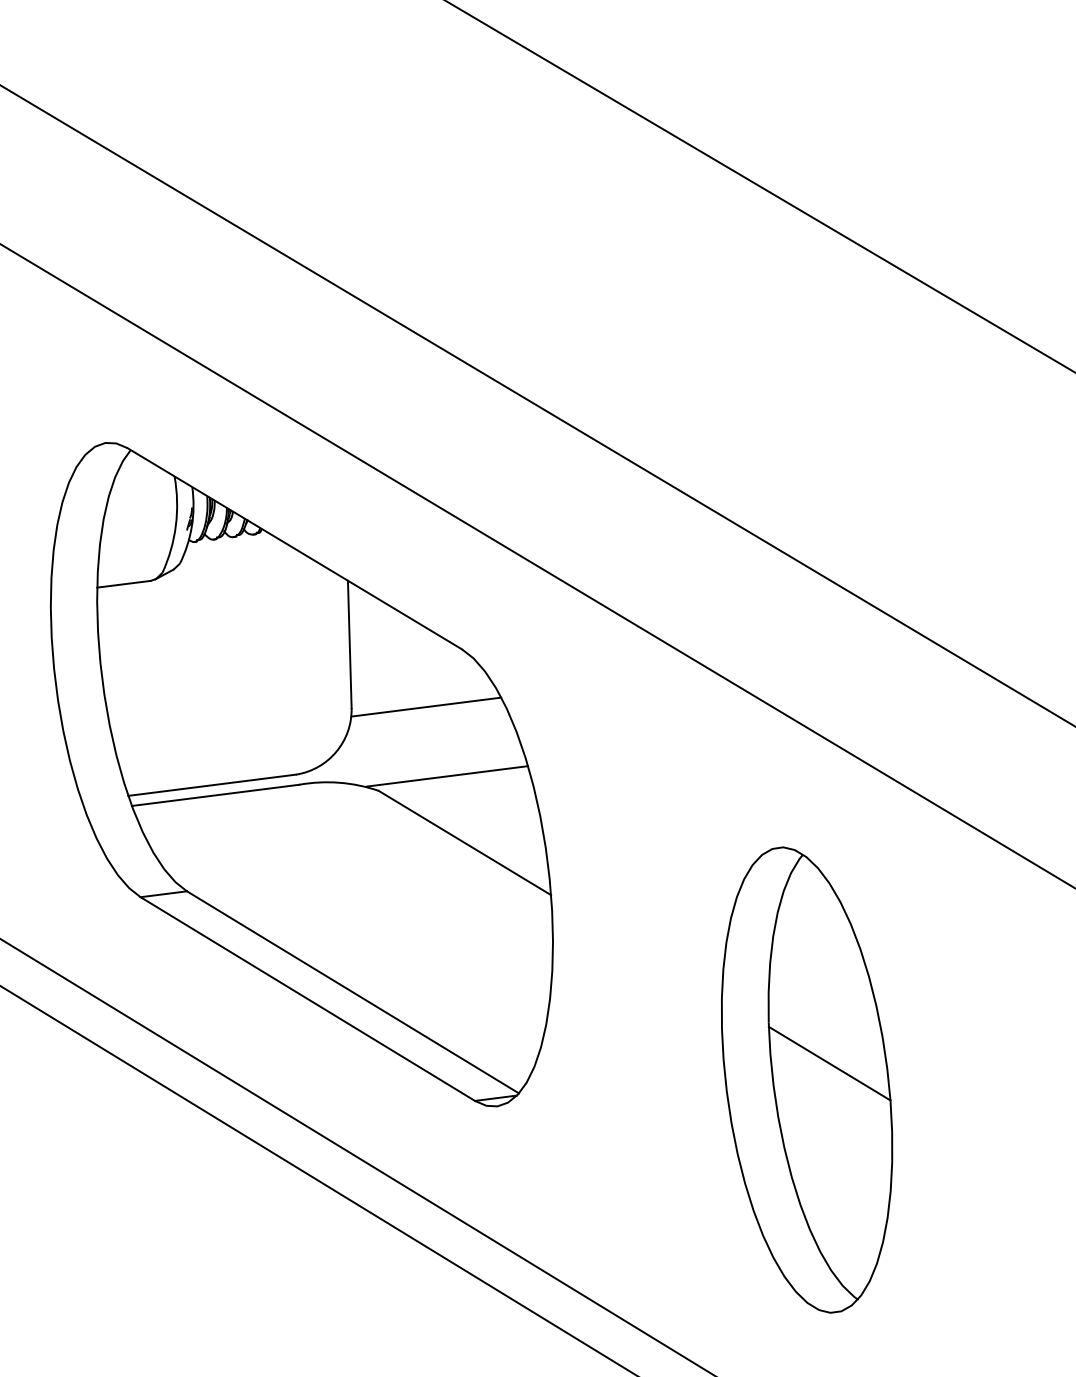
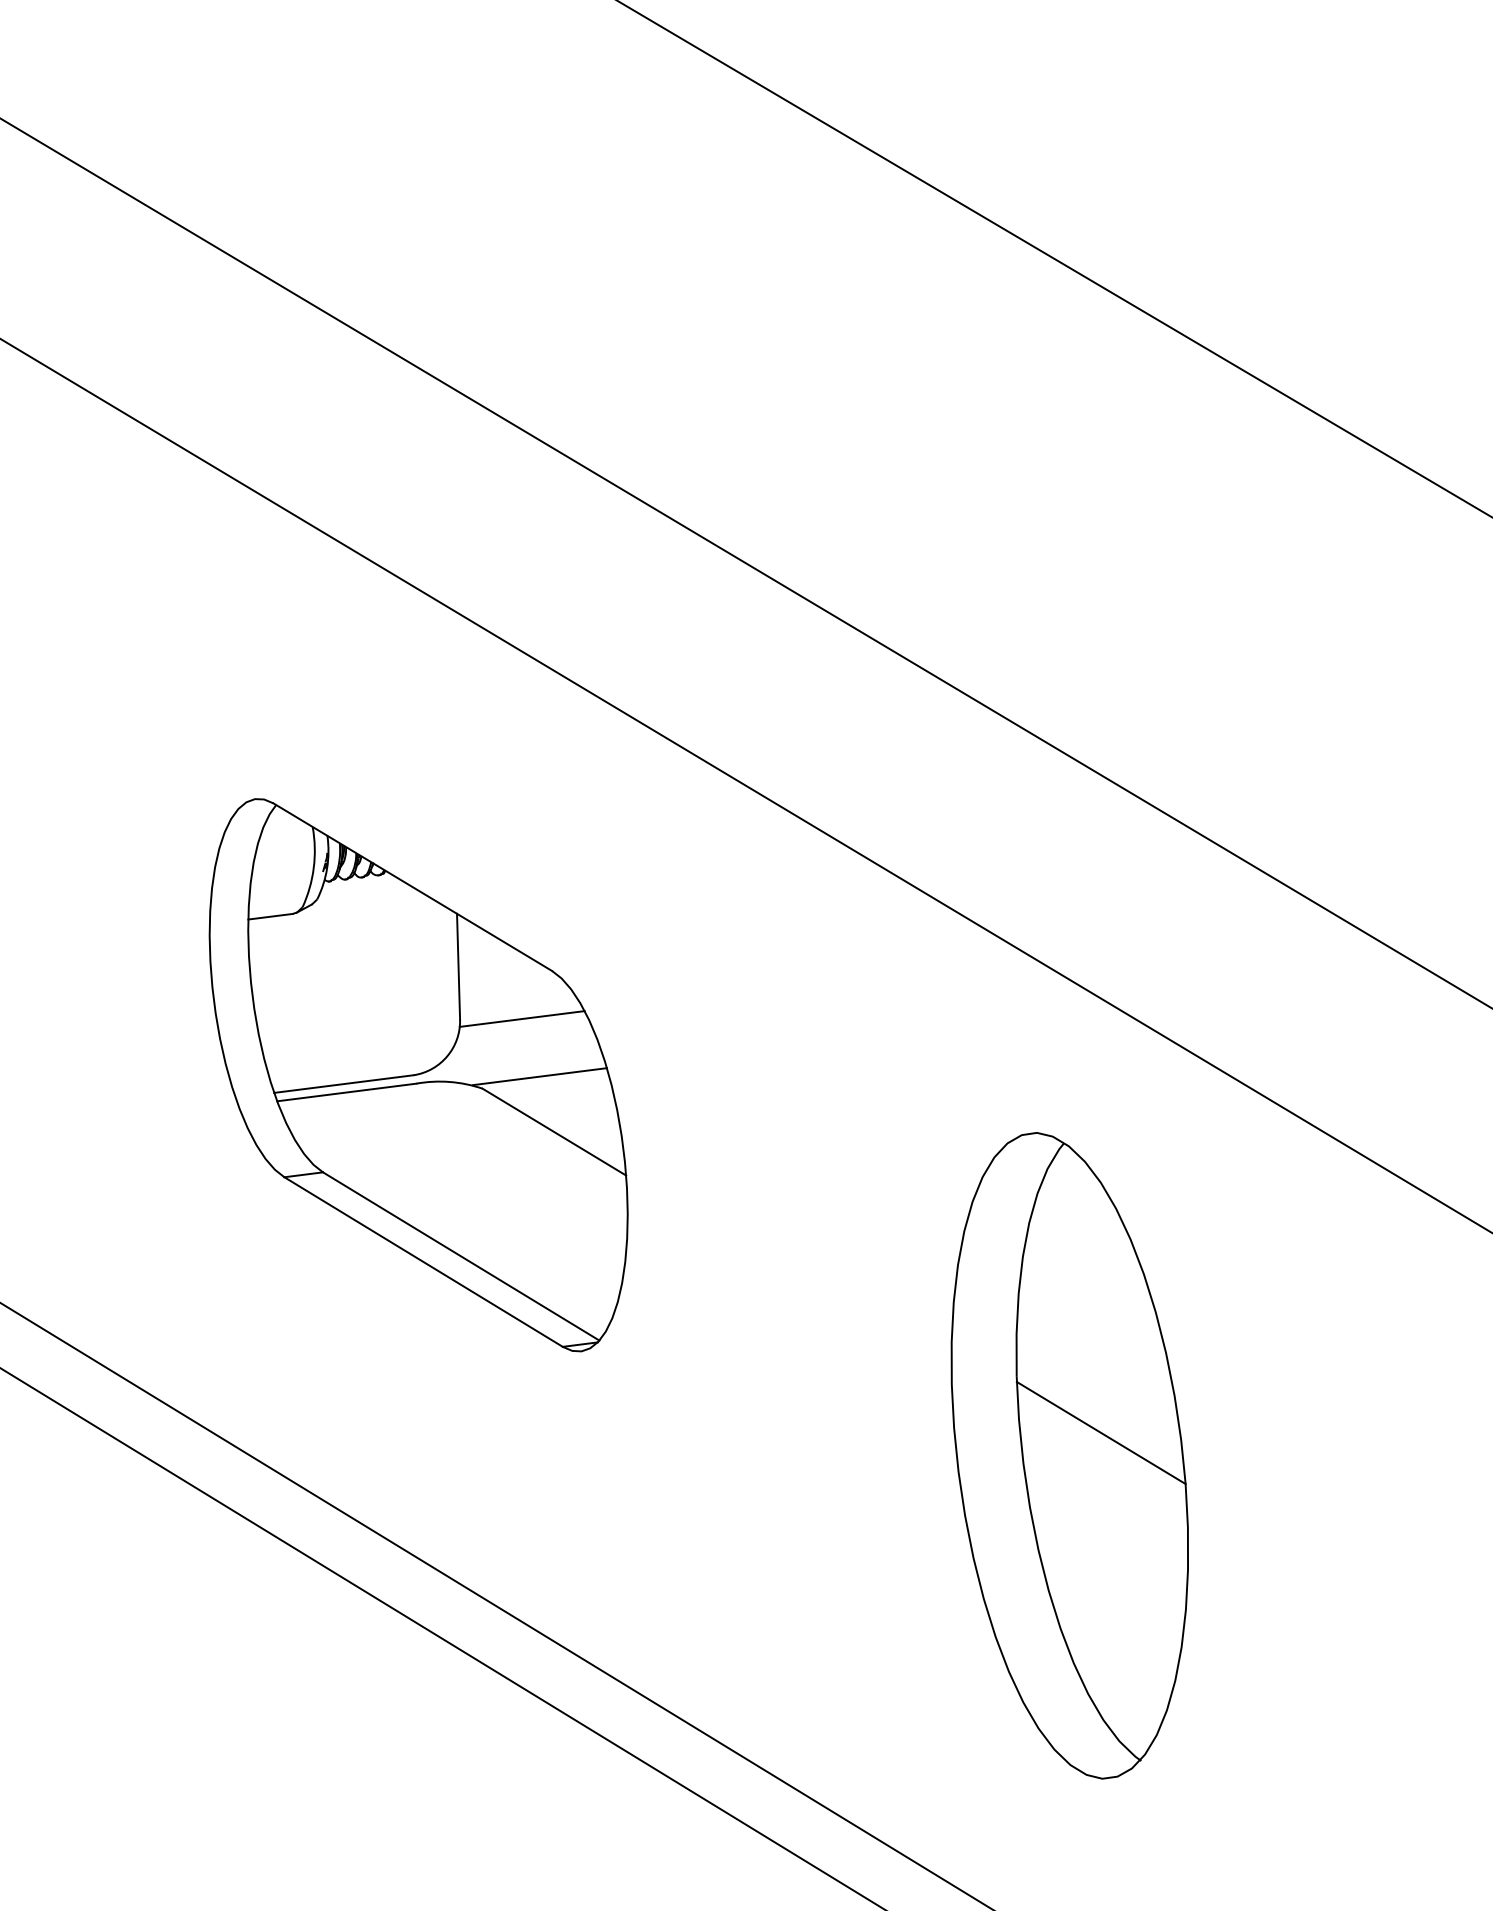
part: (301, 774) -> (418, 1074), size x0.6
part: (807, 1079) -> (1070, 1455), moved

